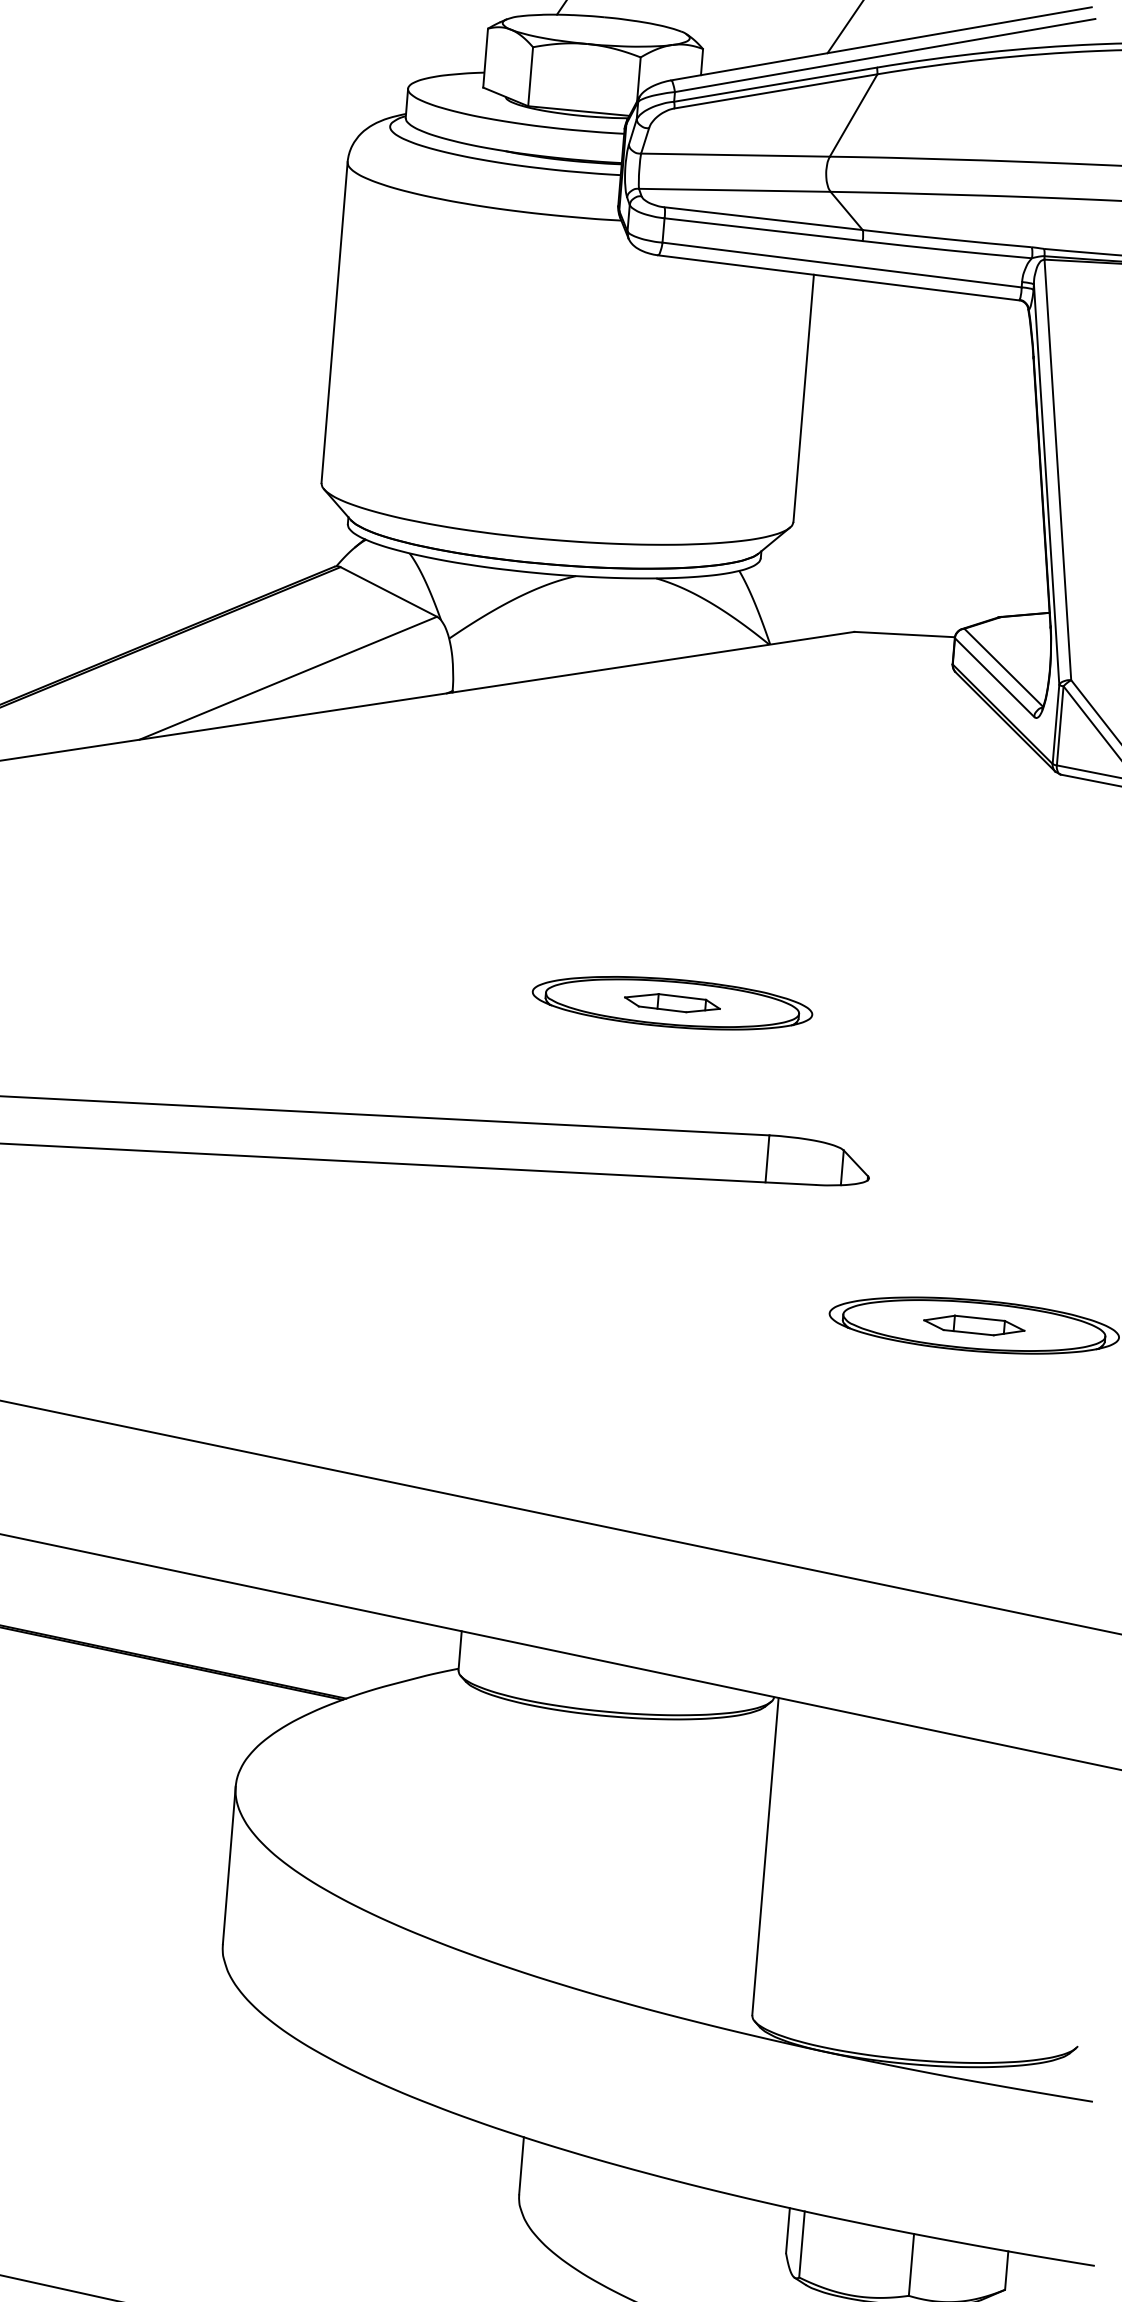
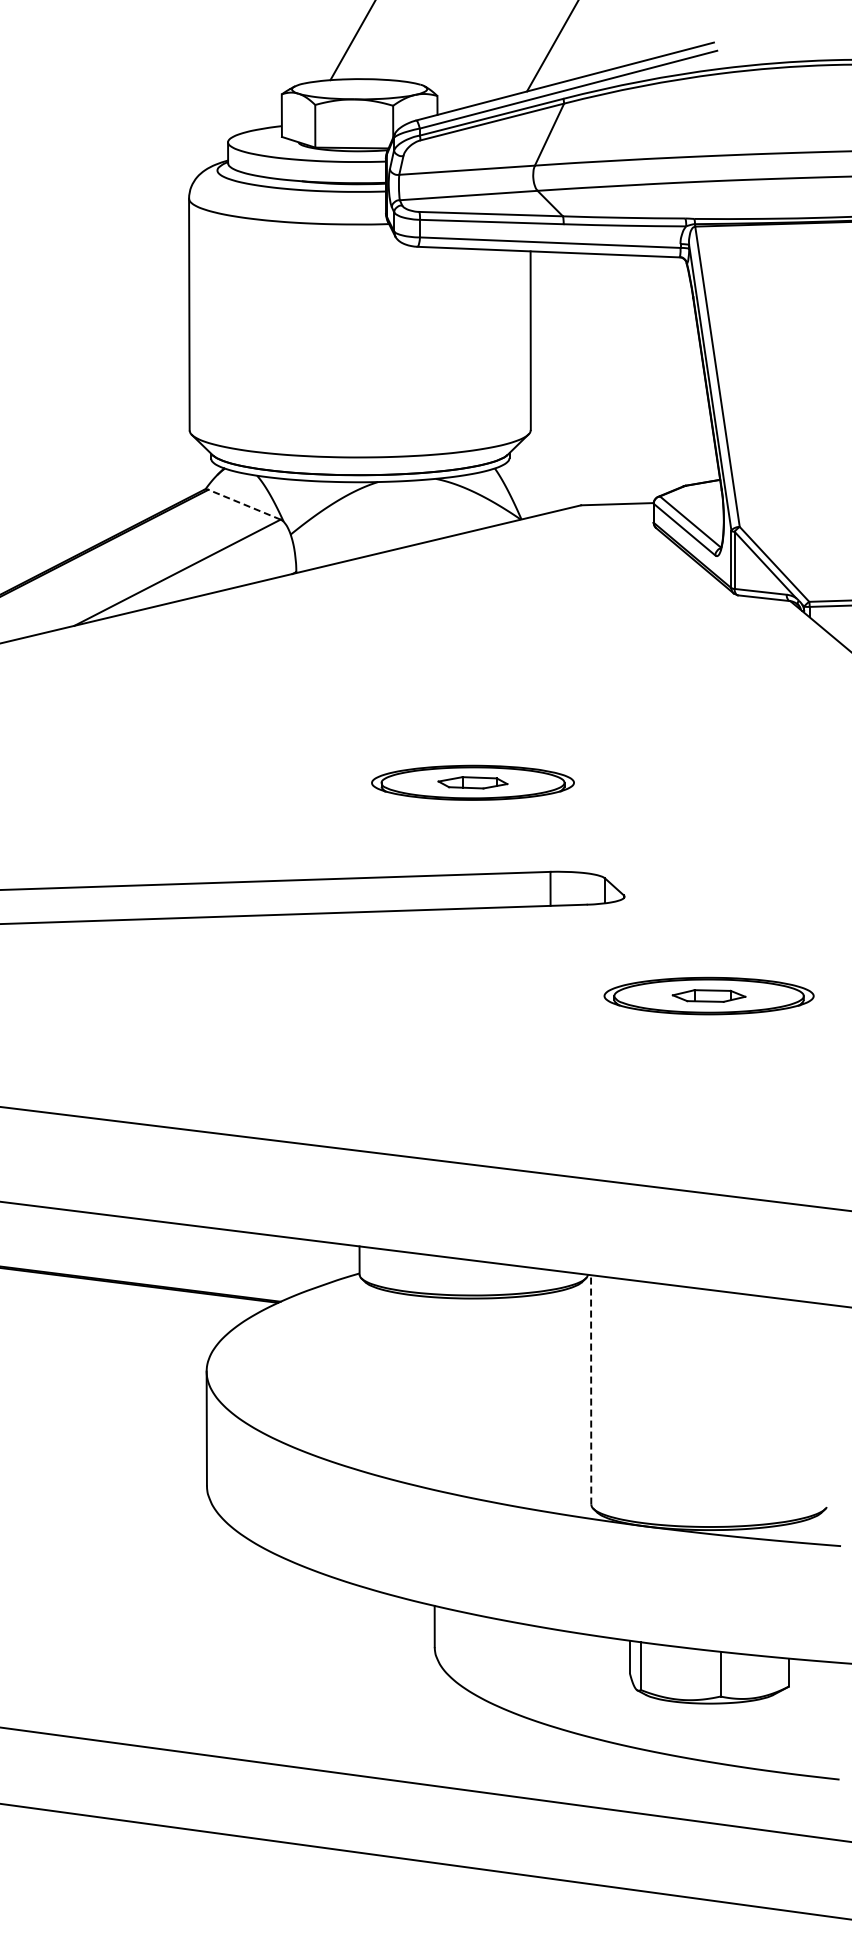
line: (388, 591) -> (244, 504), solid -> dashed
line: (765, 1856) -> (591, 1389), solid -> dashed

